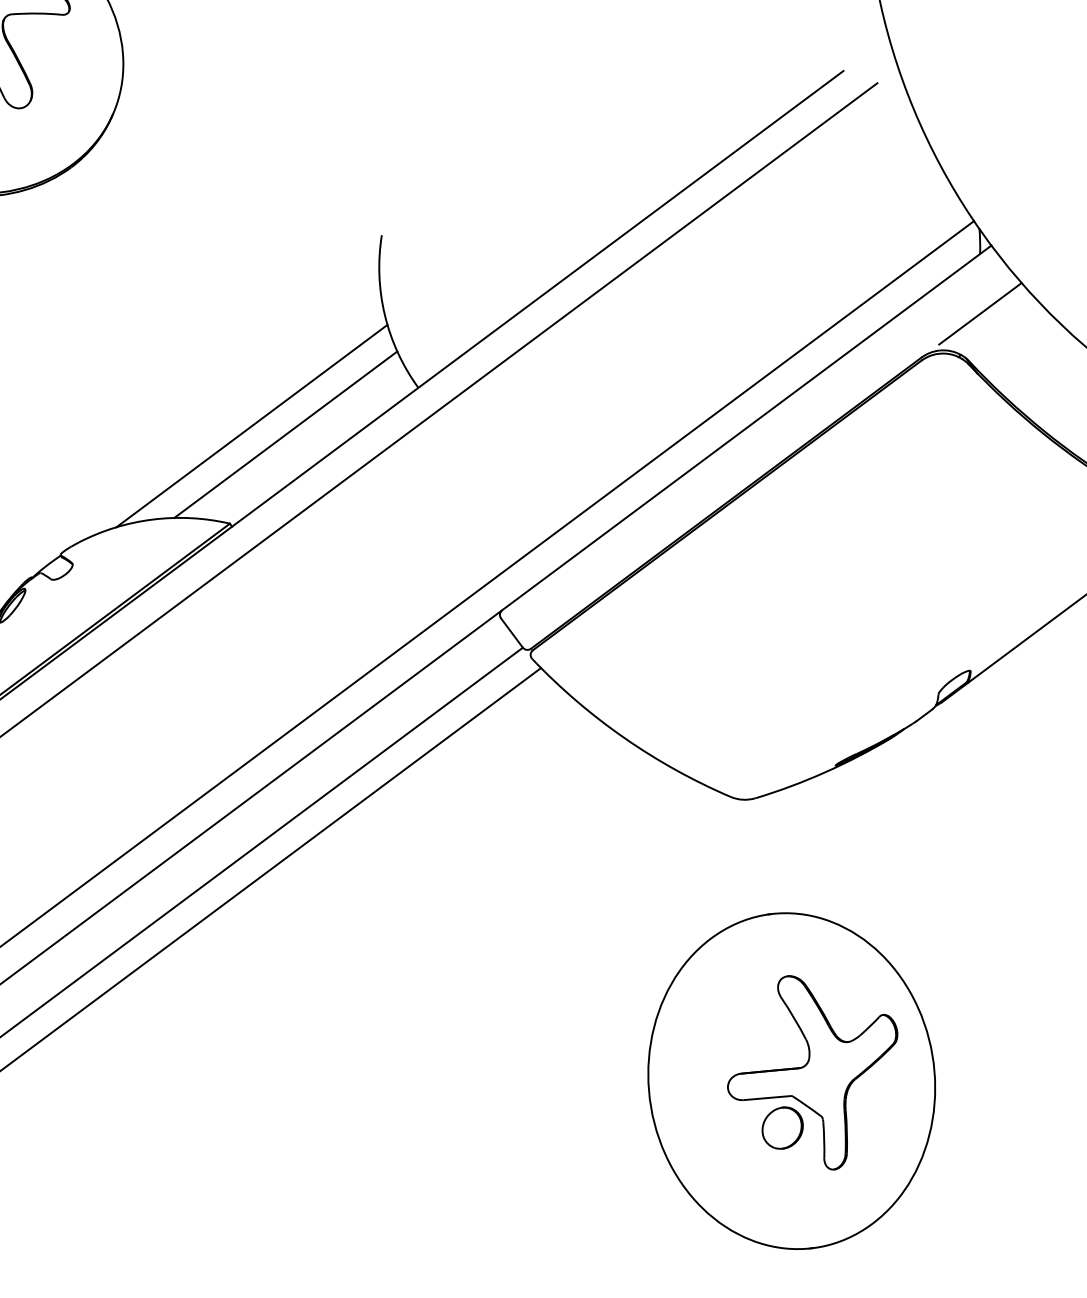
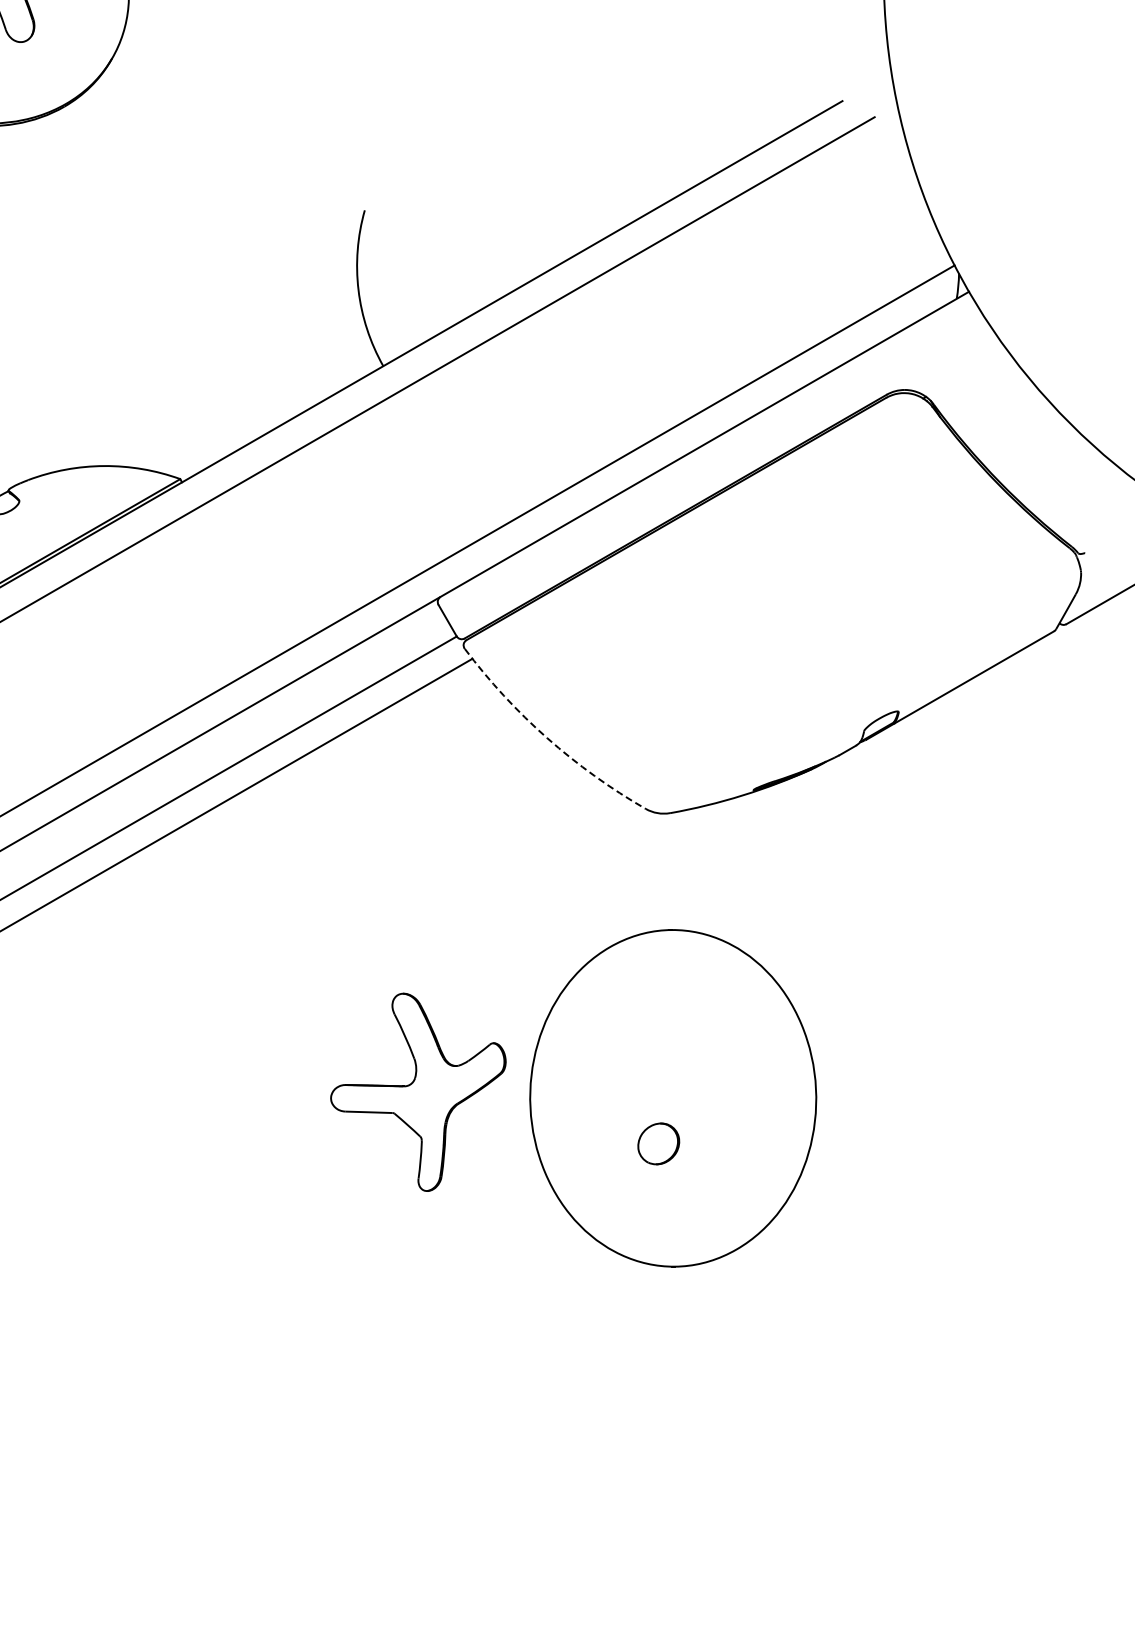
line: (979, 313) -> (949, 357), removed
line: (251, 425) -> (213, 384), removed
line: (285, 435) -> (245, 397), removed
arc: (624, 738) -> (547, 738), solid -> dashed
part: (814, 1071) -> (418, 1091), moved

